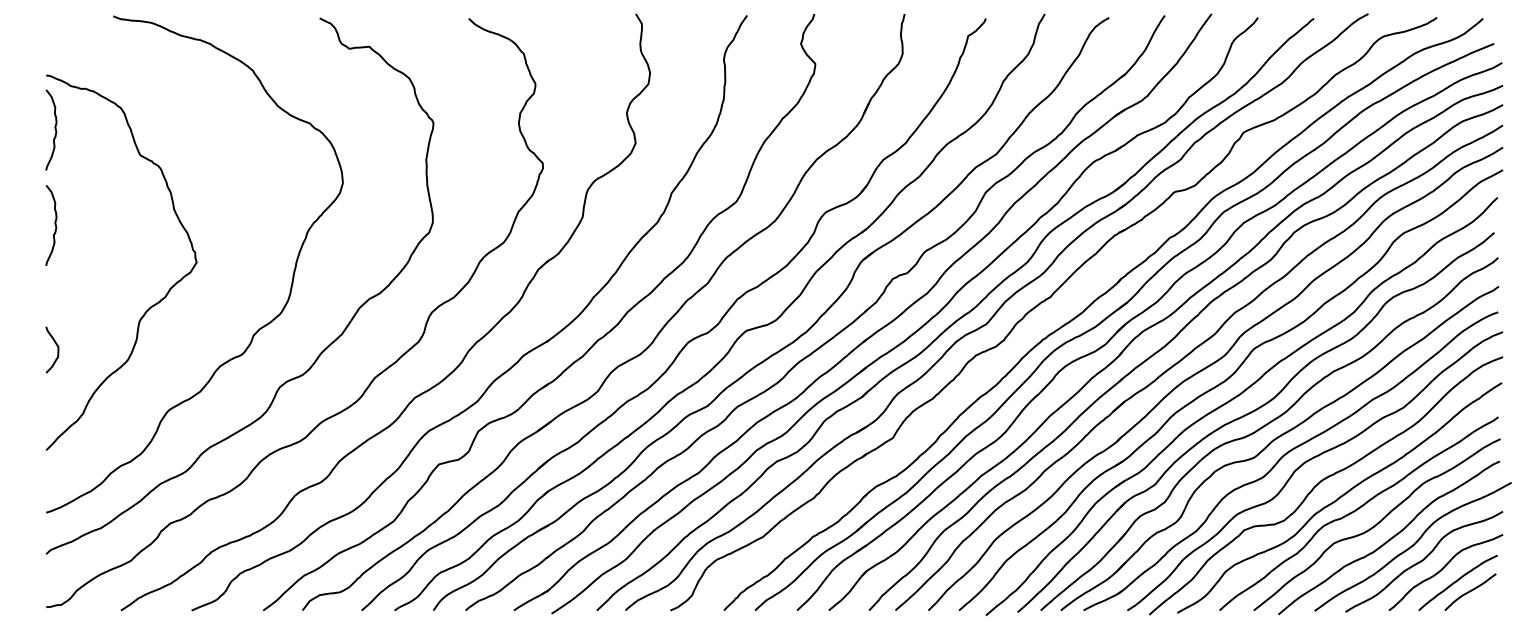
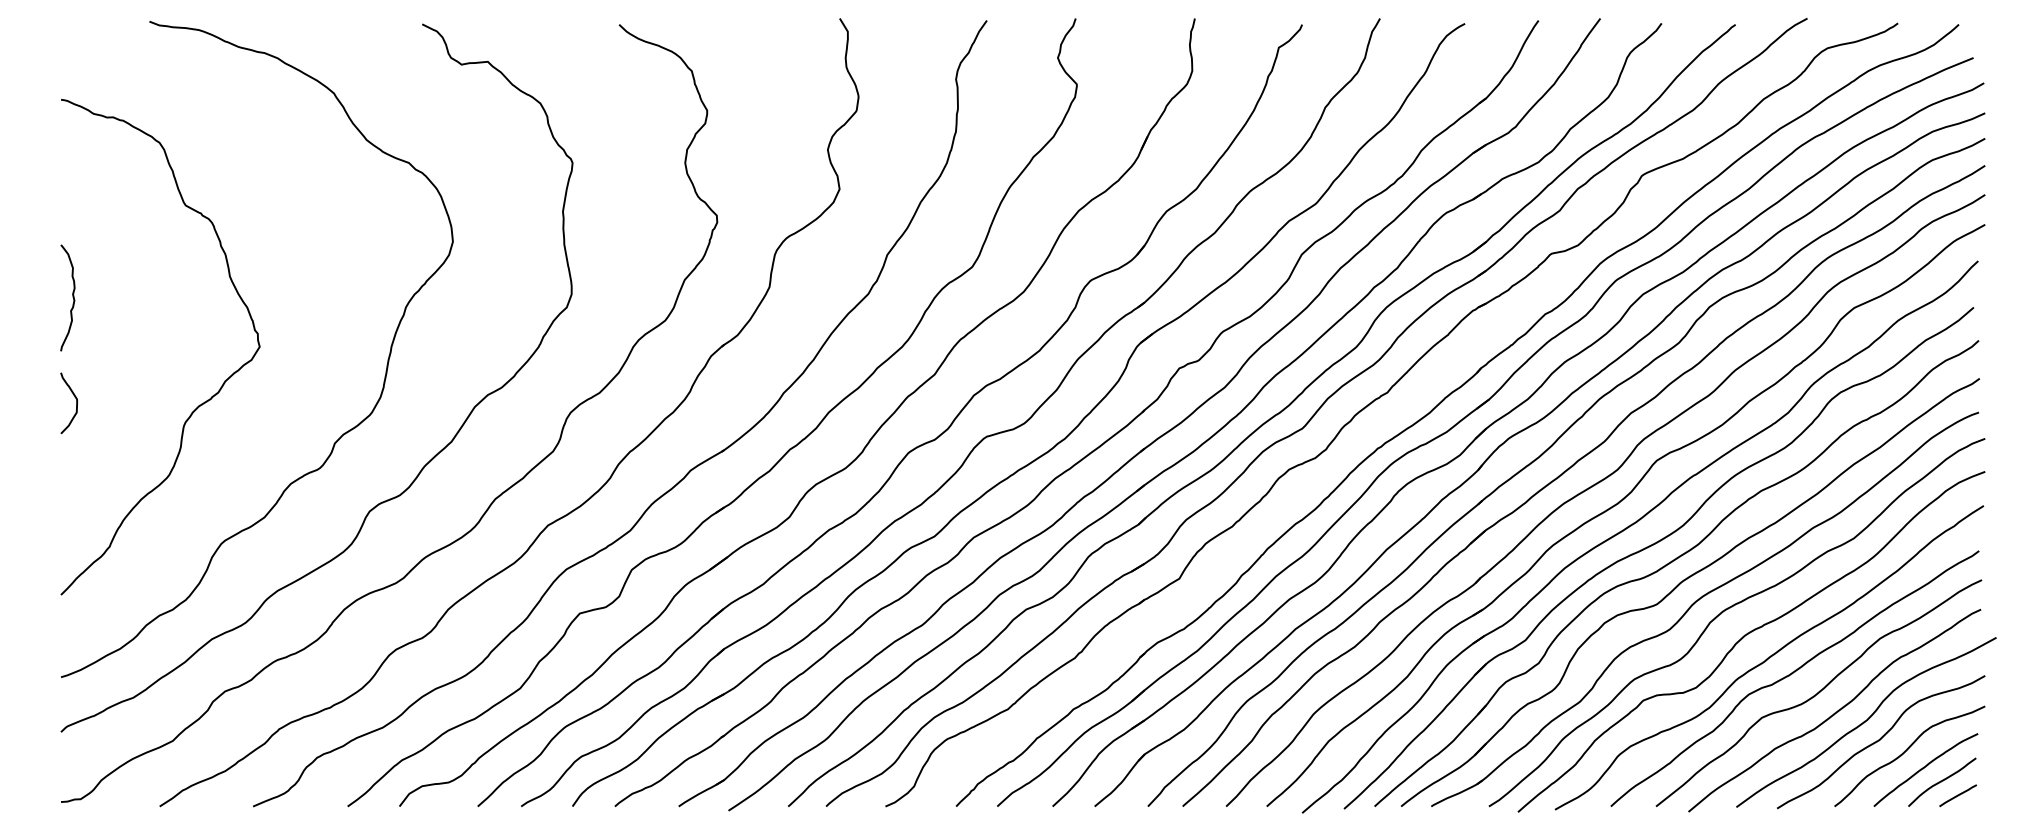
curve: (54, 129) -> (72, 171), removed
curve: (57, 350) -> (76, 403), moved
line: (1482, 602) -> (1957, 795), added

